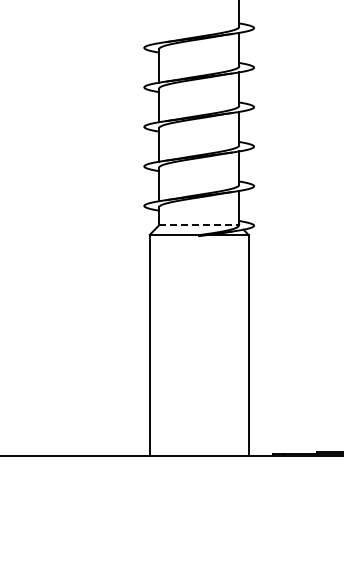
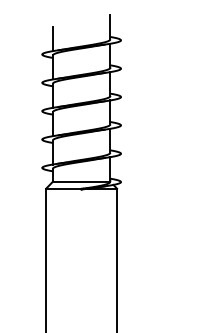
line: (159, 26) -> (53, 39), added
line: (199, 225) -> (81, 181), dashed -> solid

